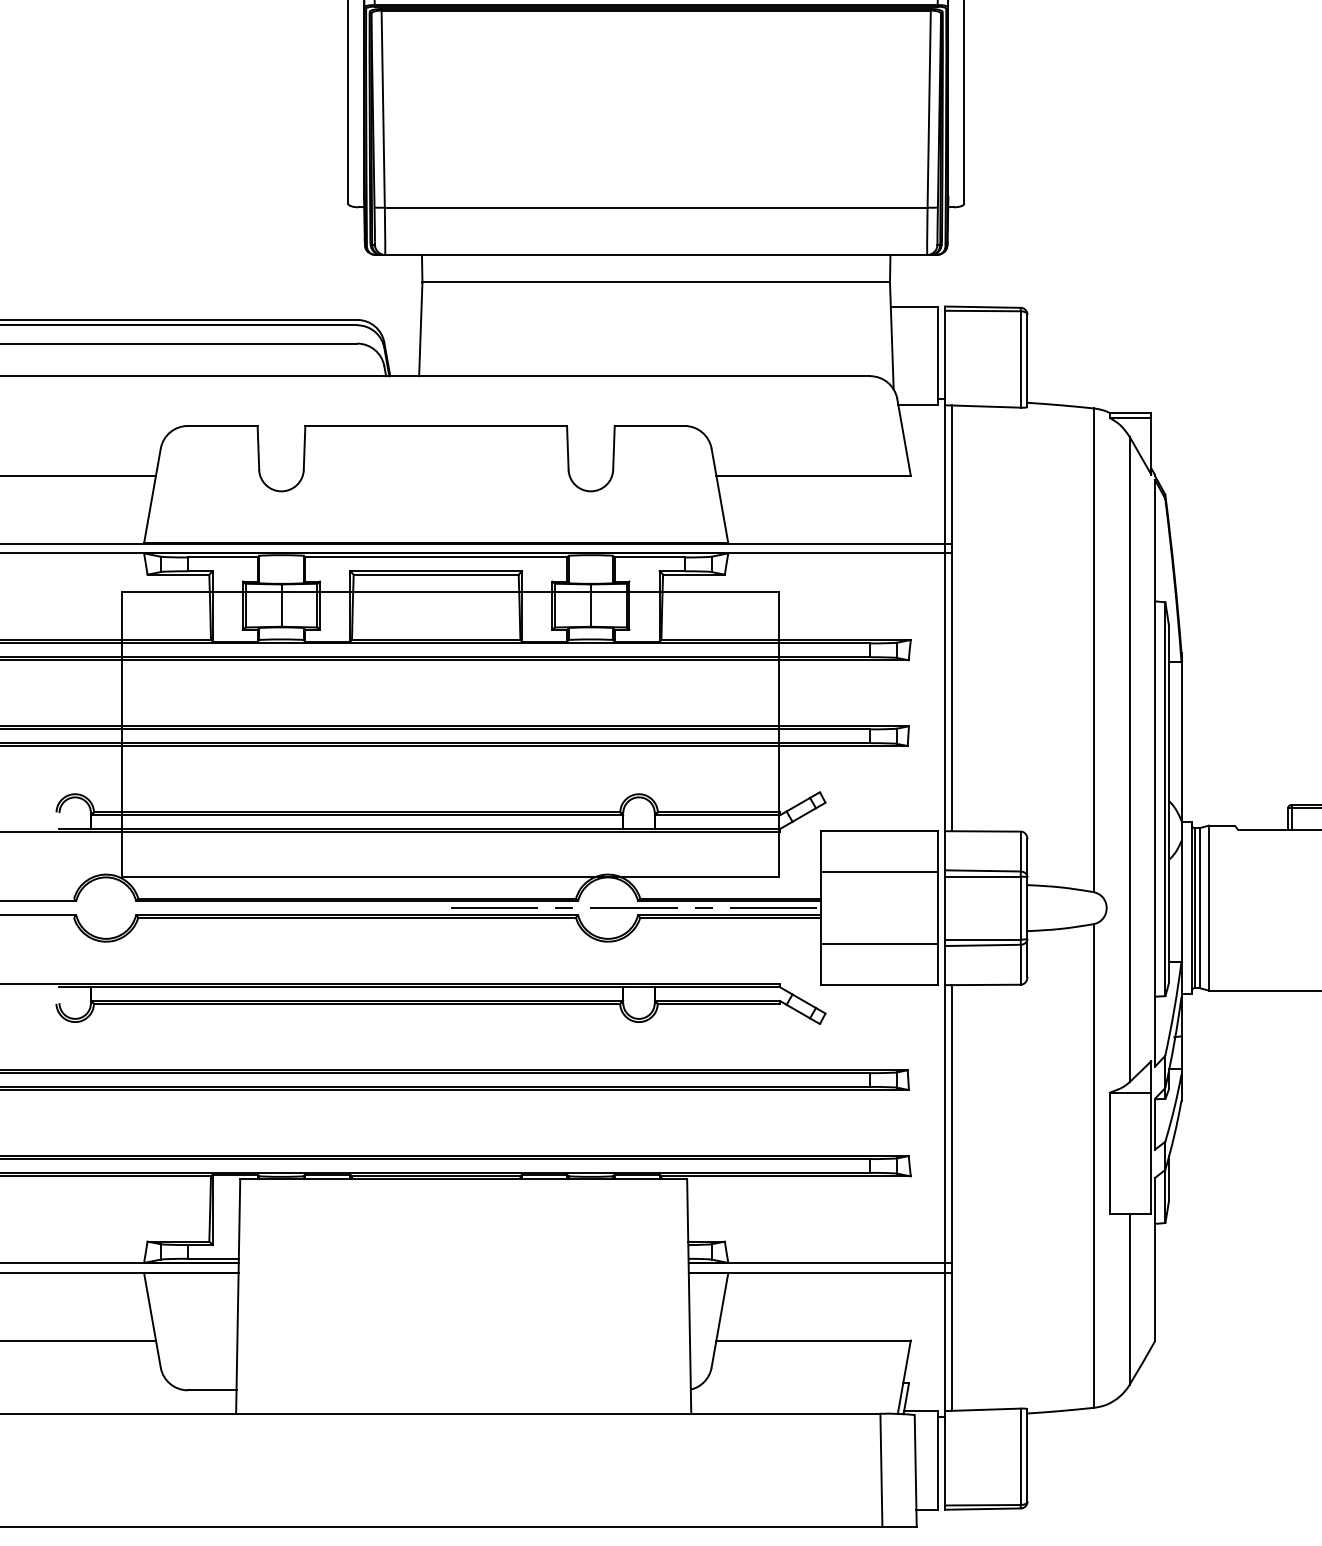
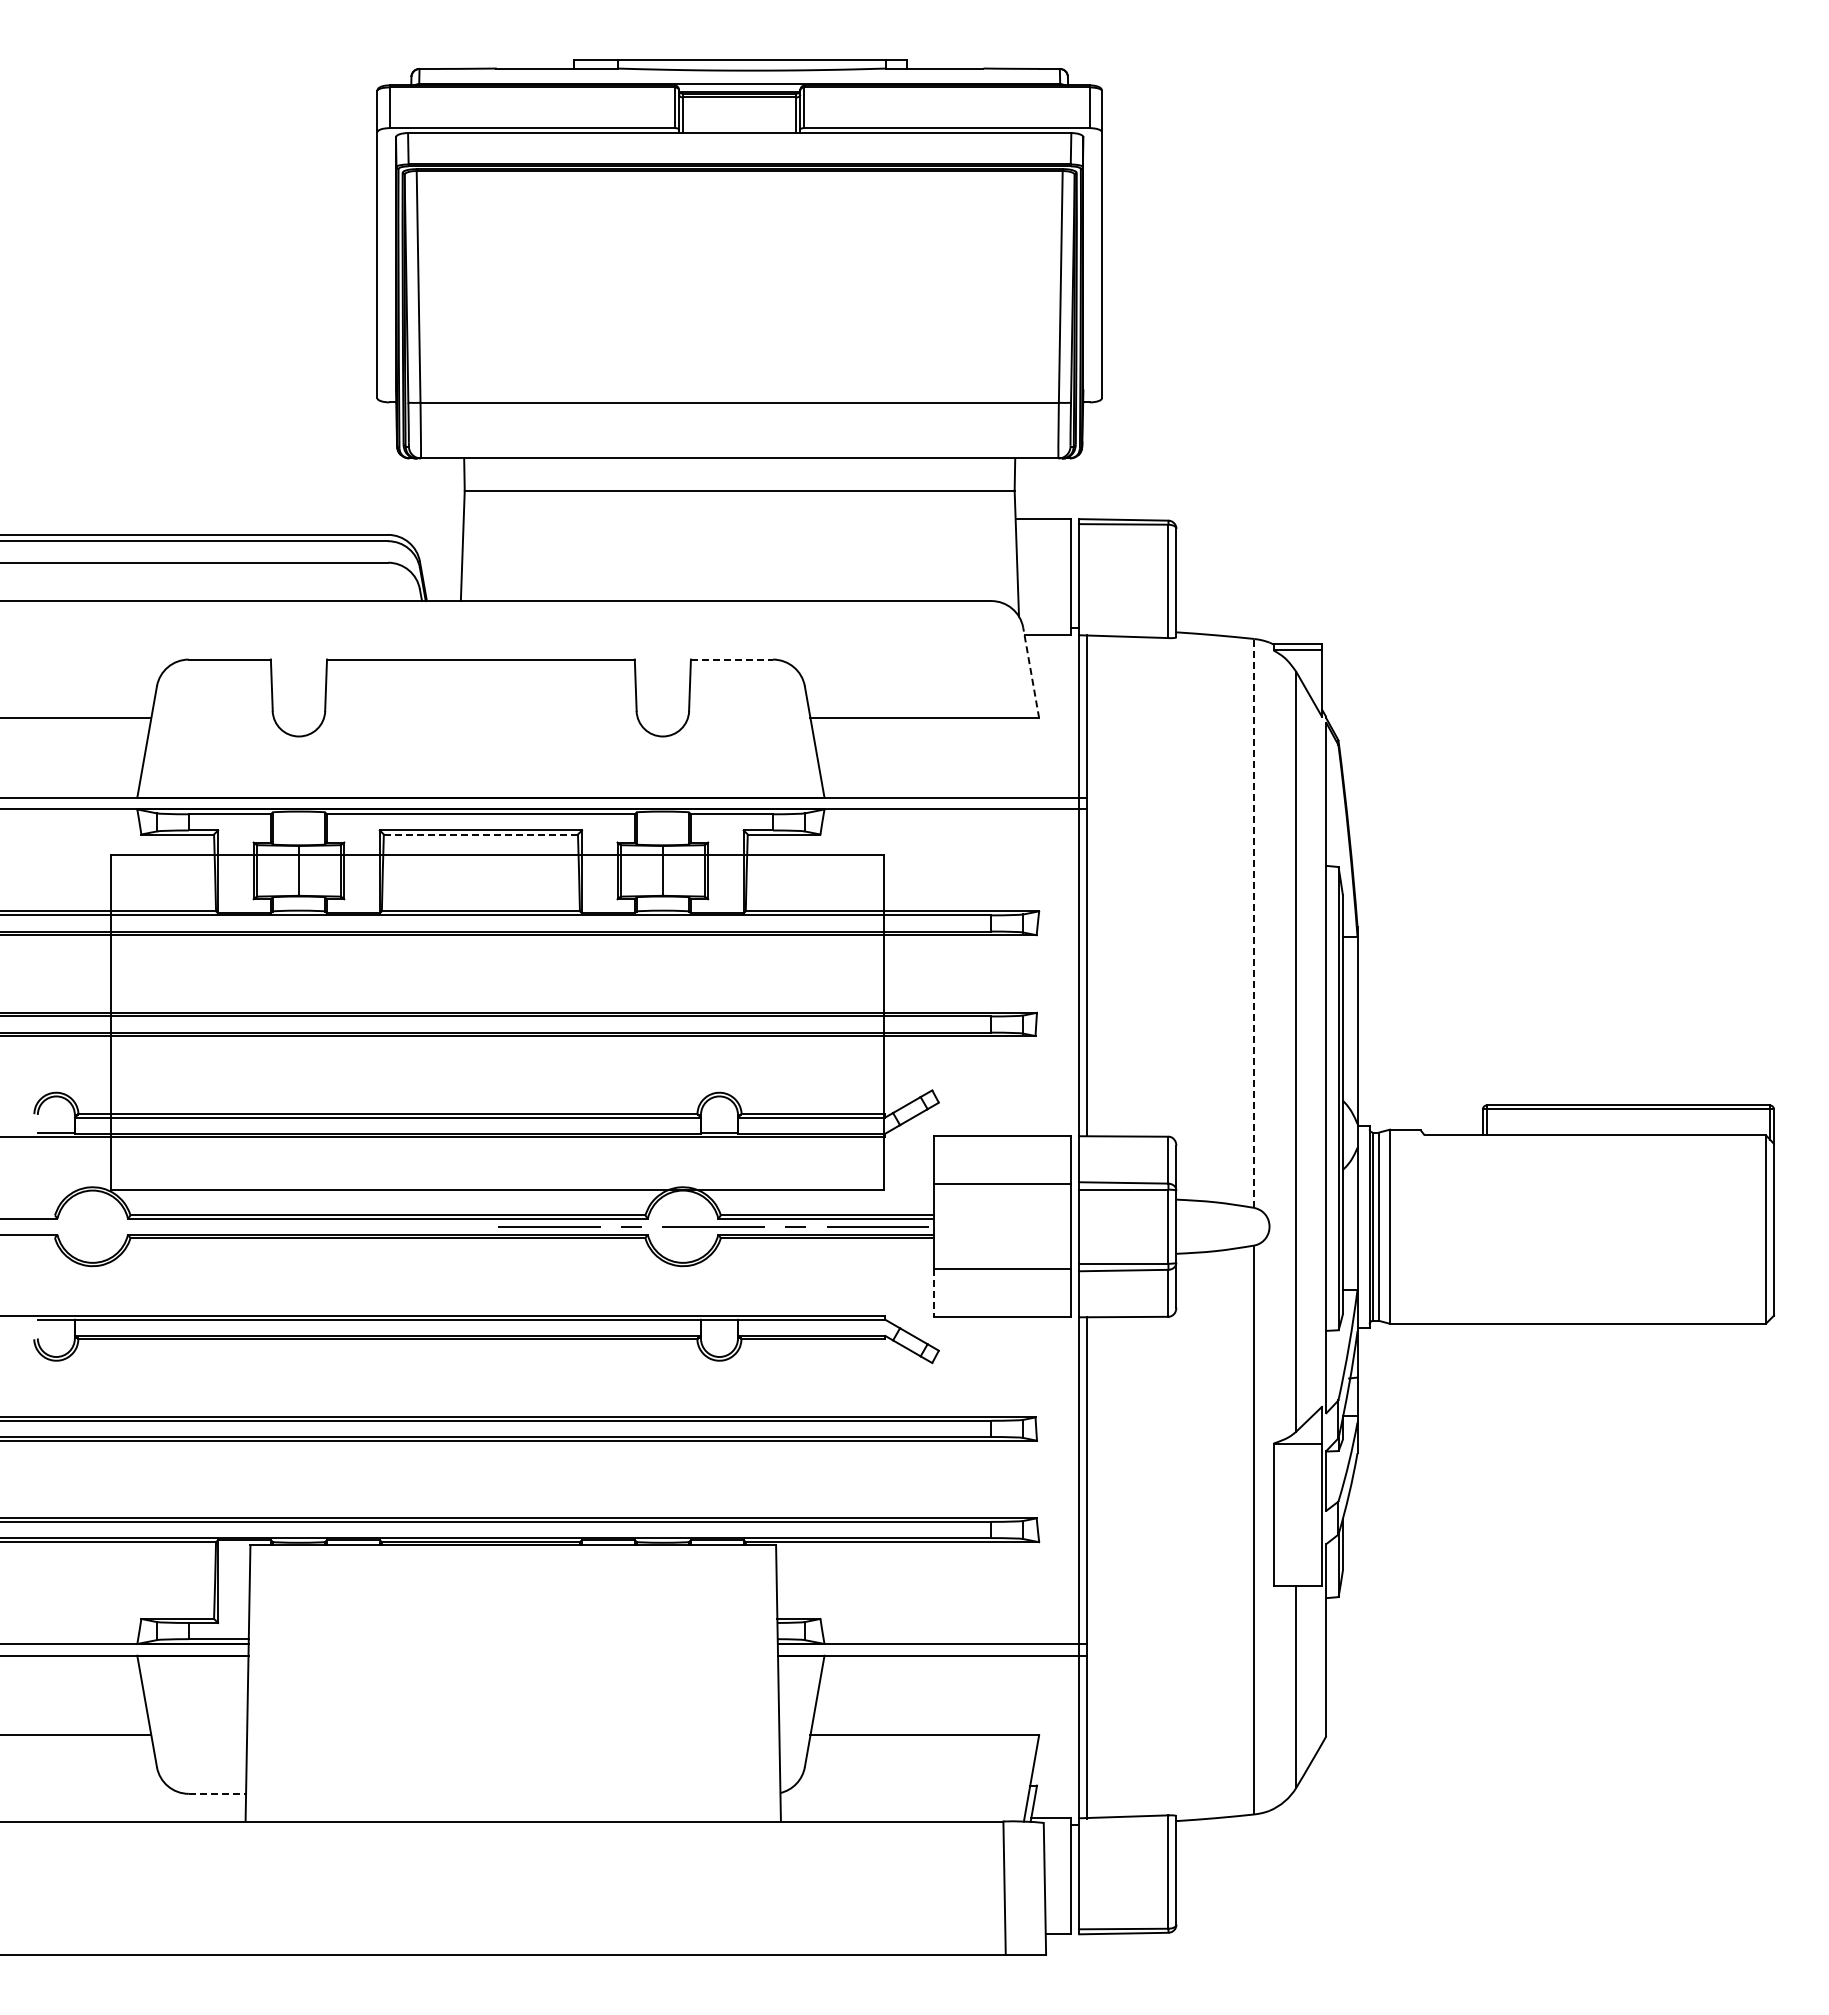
line: (650, 425) -> (732, 659), solid -> dashed
line: (904, 436) -> (1031, 672), solid -> dashed
line: (436, 574) -> (481, 834), solid -> dashed
line: (1093, 649) -> (1254, 922), solid -> dashed
line: (820, 964) -> (933, 1293), solid -> dashed
line: (212, 1390) -> (217, 1793), solid -> dashed

